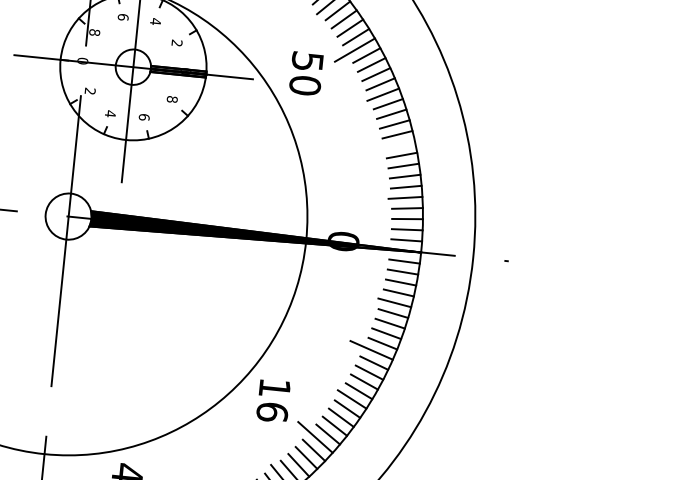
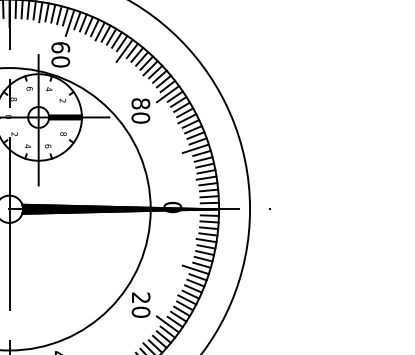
text: (307, 61) -> (140, 103), 50 -> 80
line: (391, 146) -> (195, 148), added
text: (274, 399) -> (141, 304), 16 -> 20

